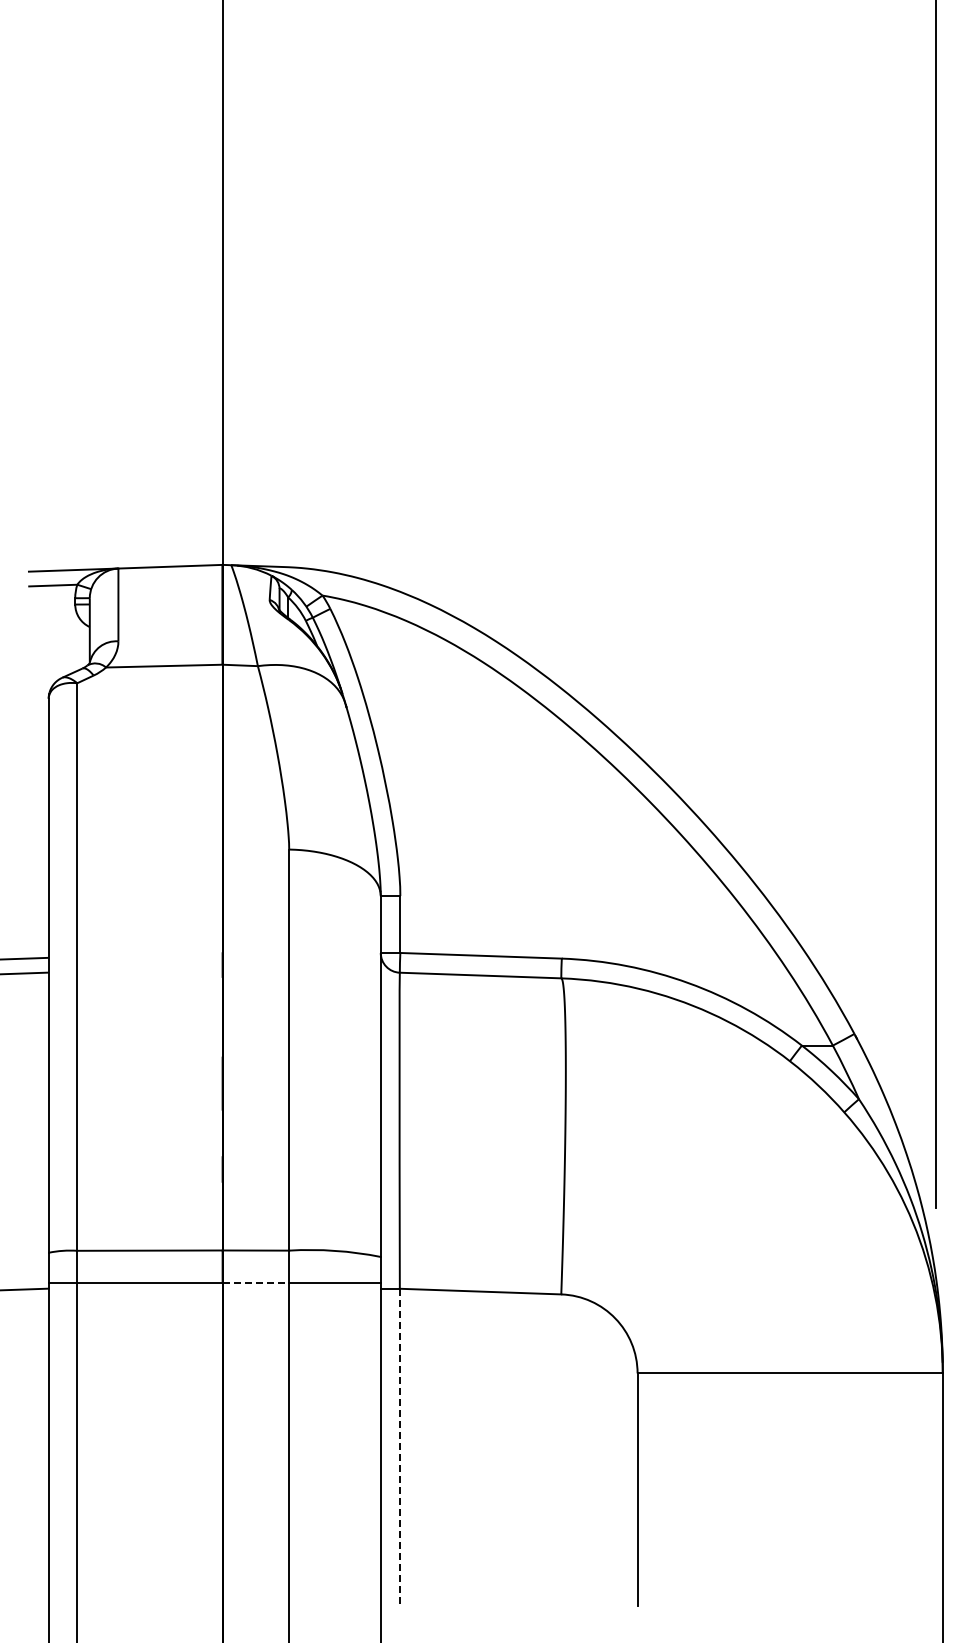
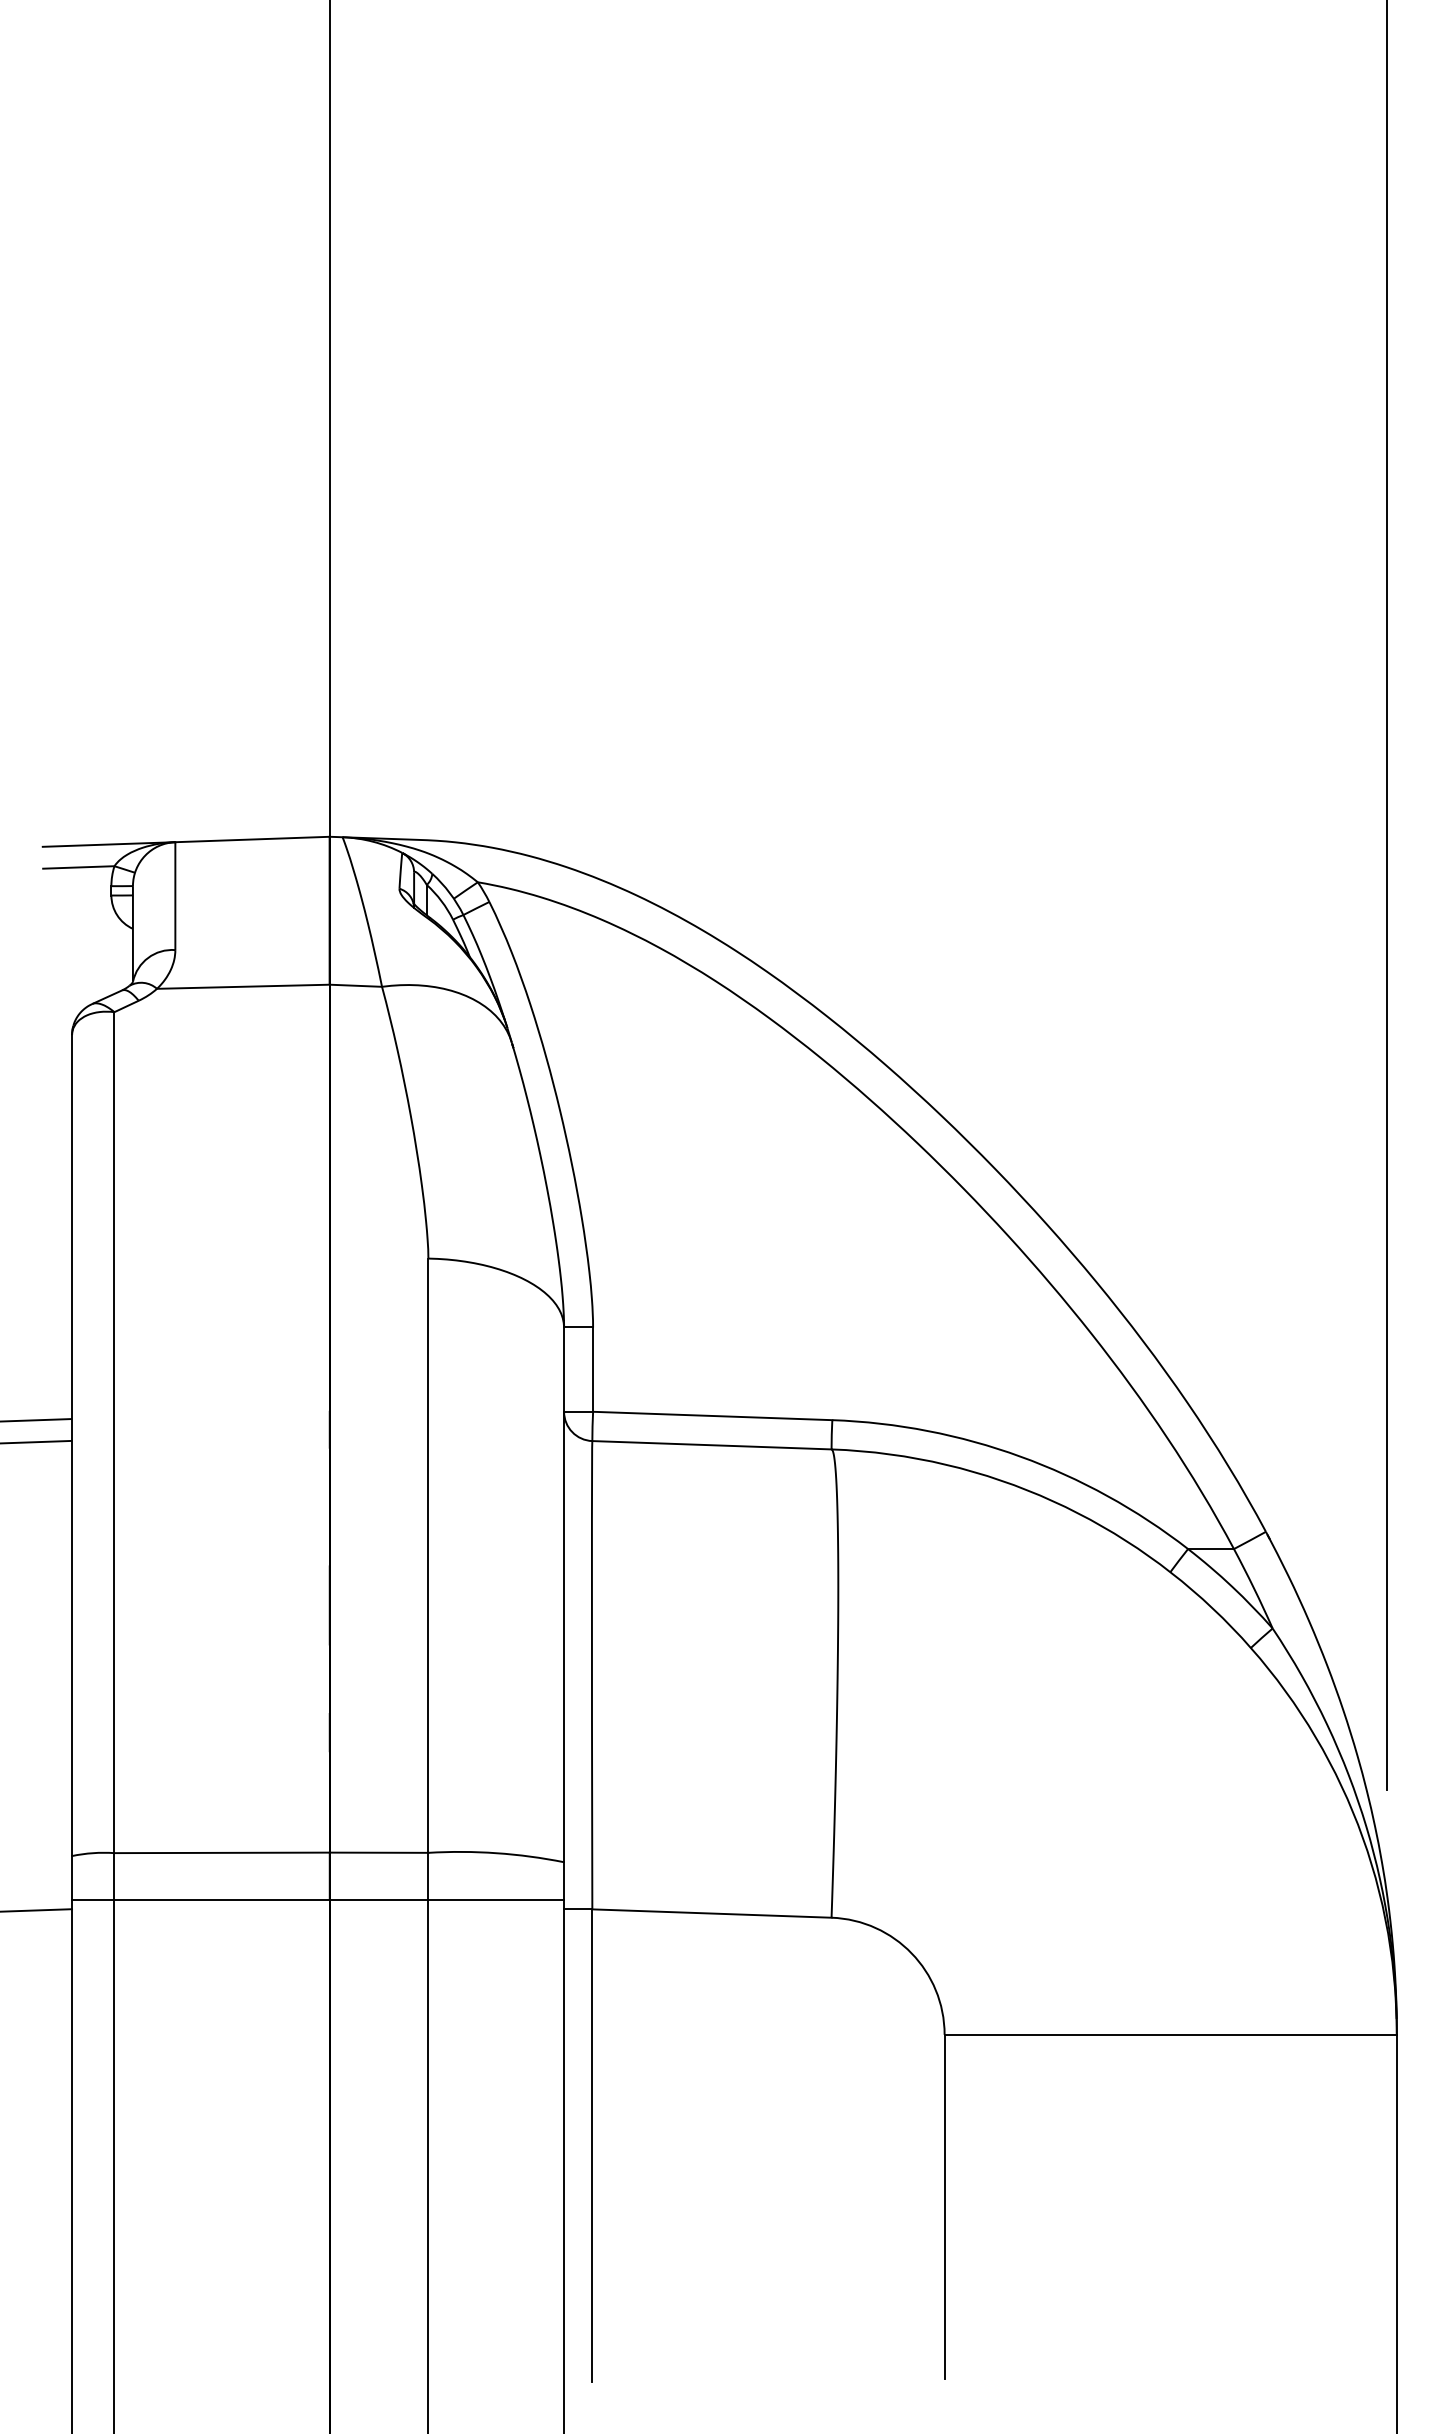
line: (256, 1282) -> (379, 1900), dashed -> solid
line: (399, 1448) -> (591, 2146), dashed -> solid

